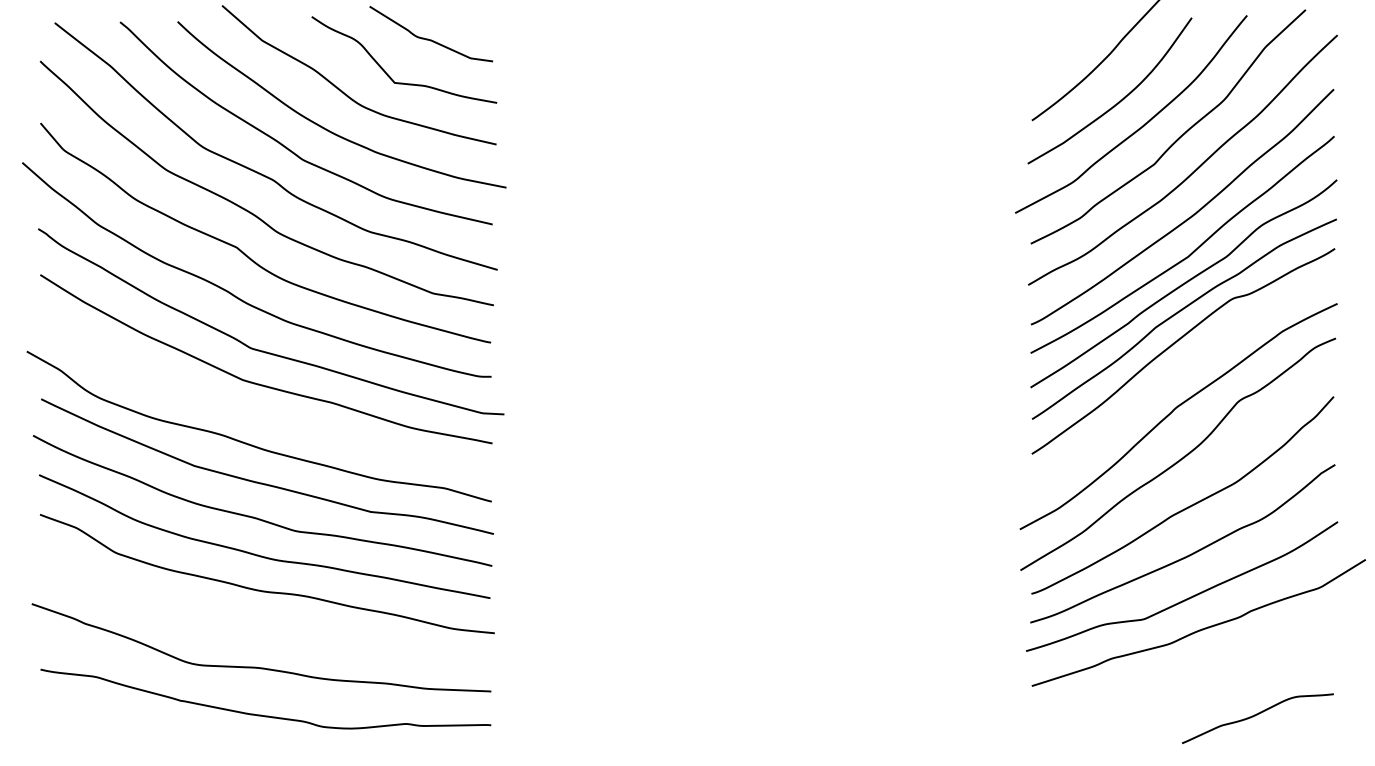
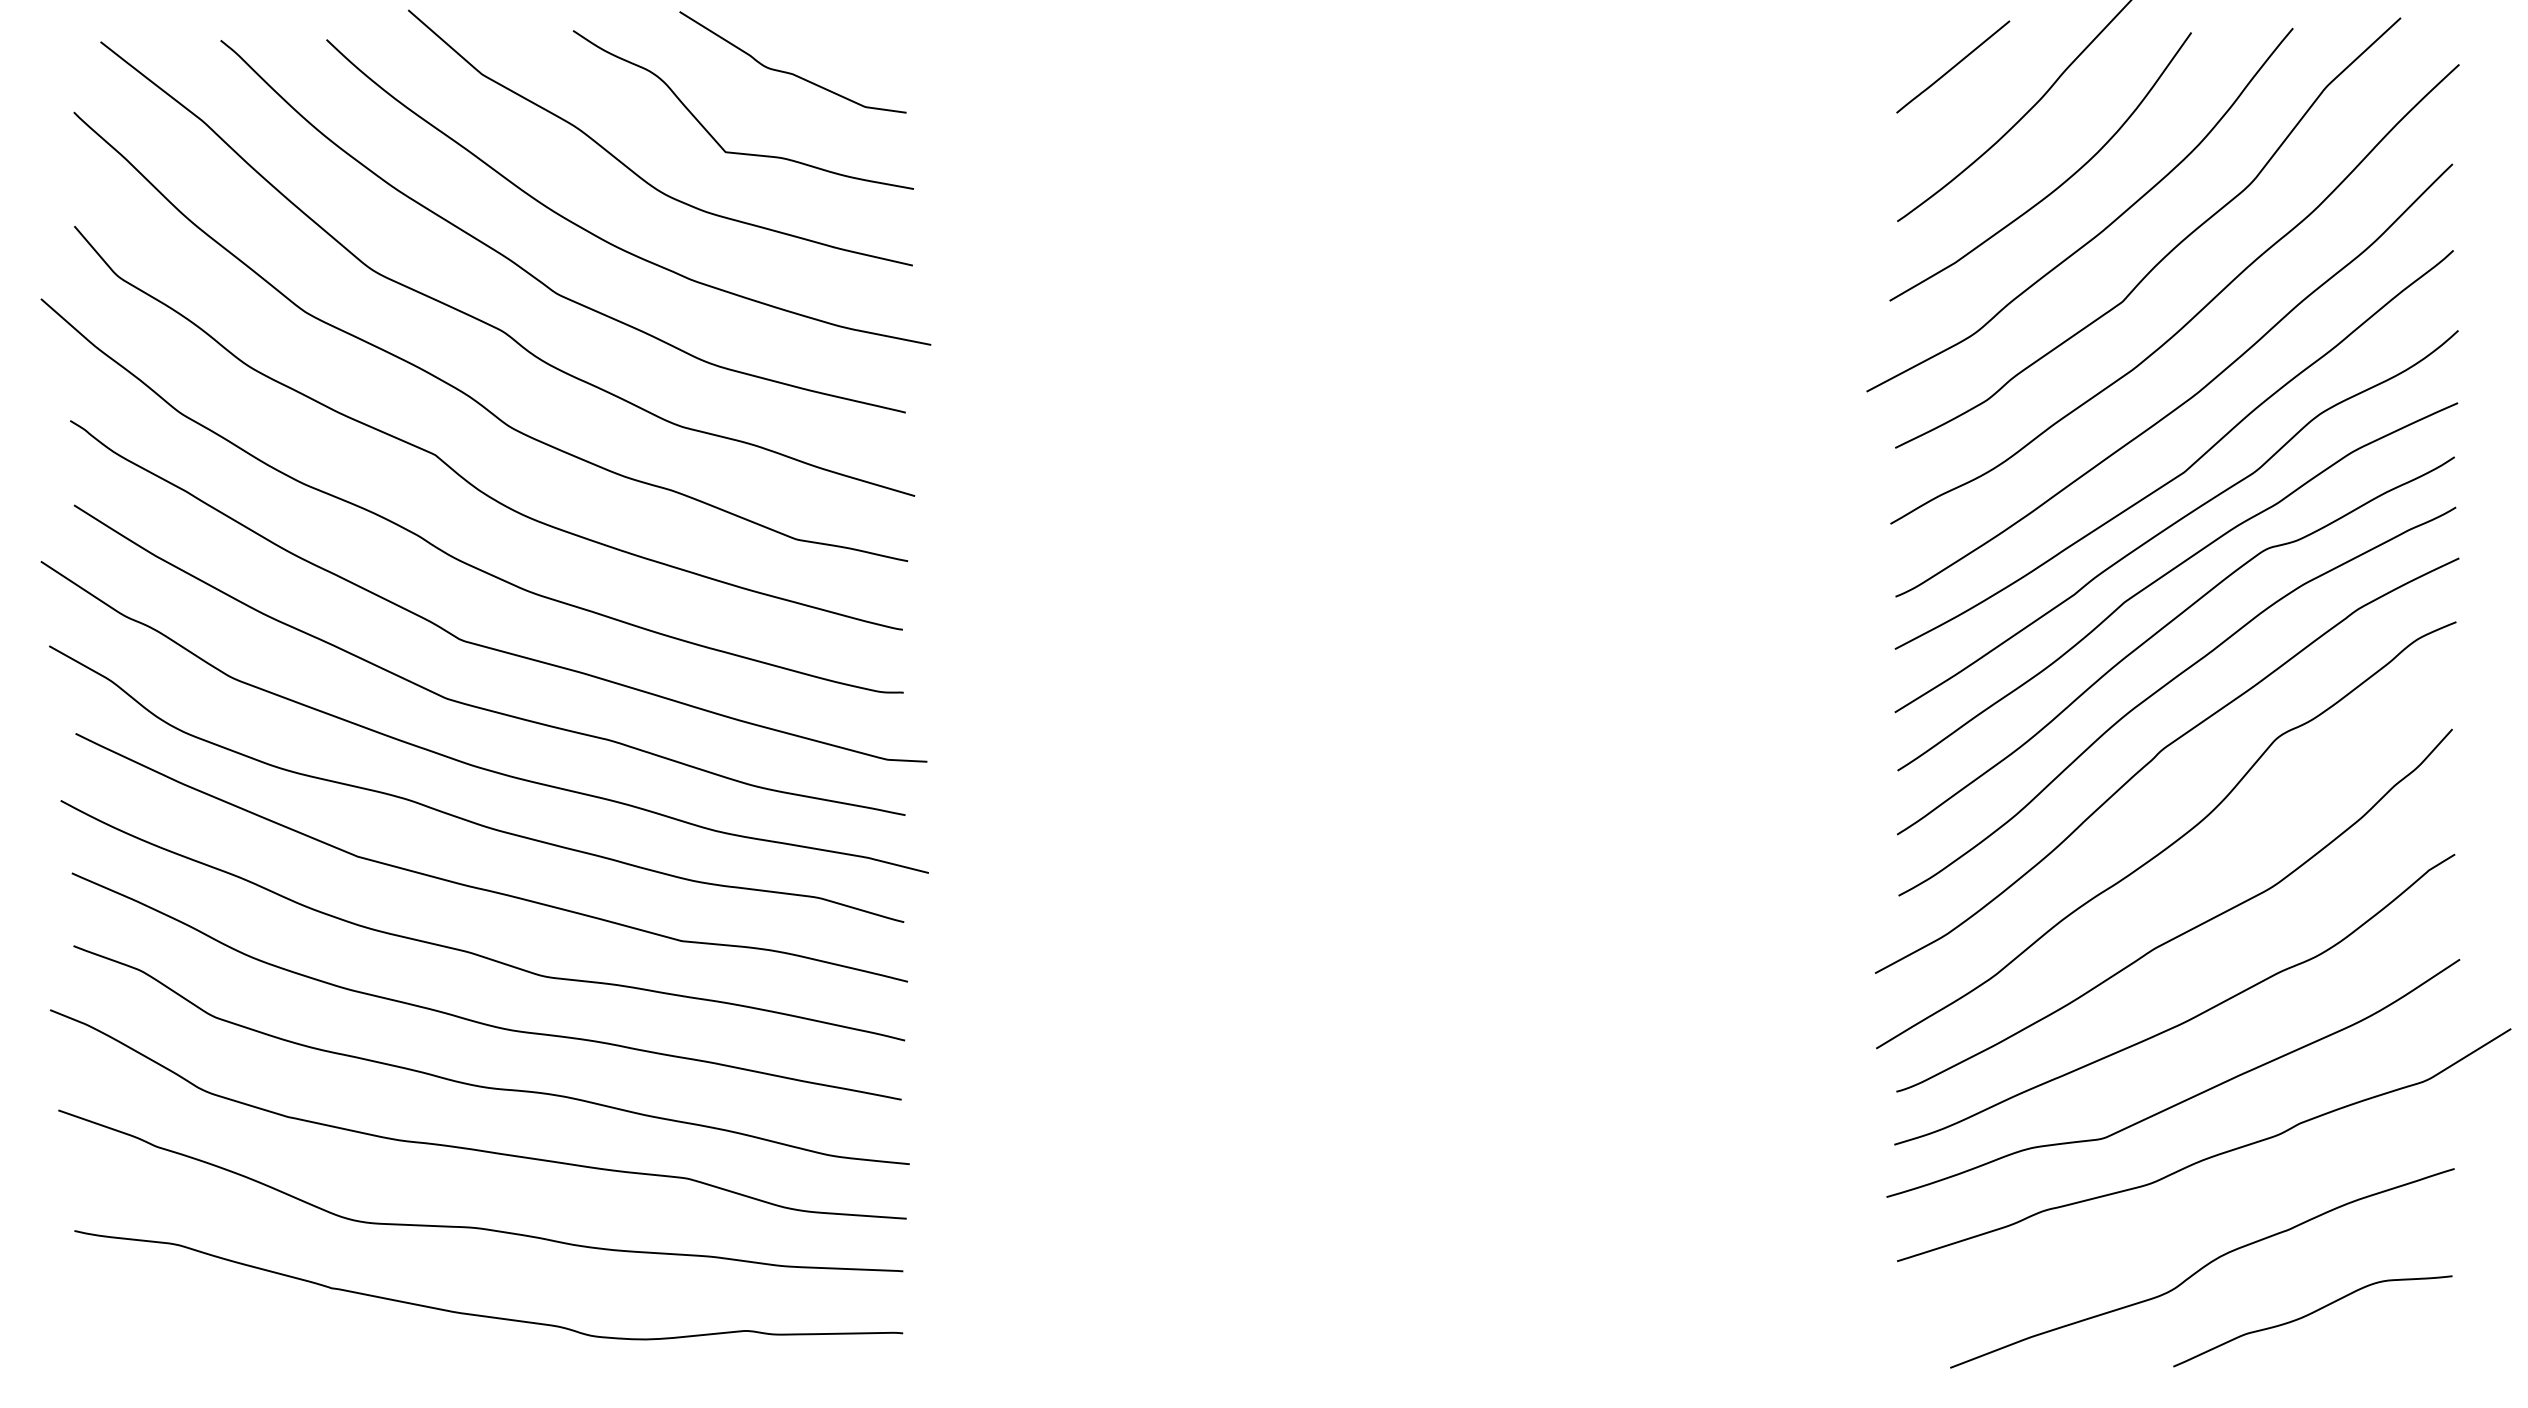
line: (1062, 36) -> (1953, 66), added
curve: (1177, 374) -> (2164, 688), added
curve: (254, 414) -> (467, 761), added
curve: (260, 624) -> (478, 1148), added
curve: (1197, 689) -> (2201, 1267), added

